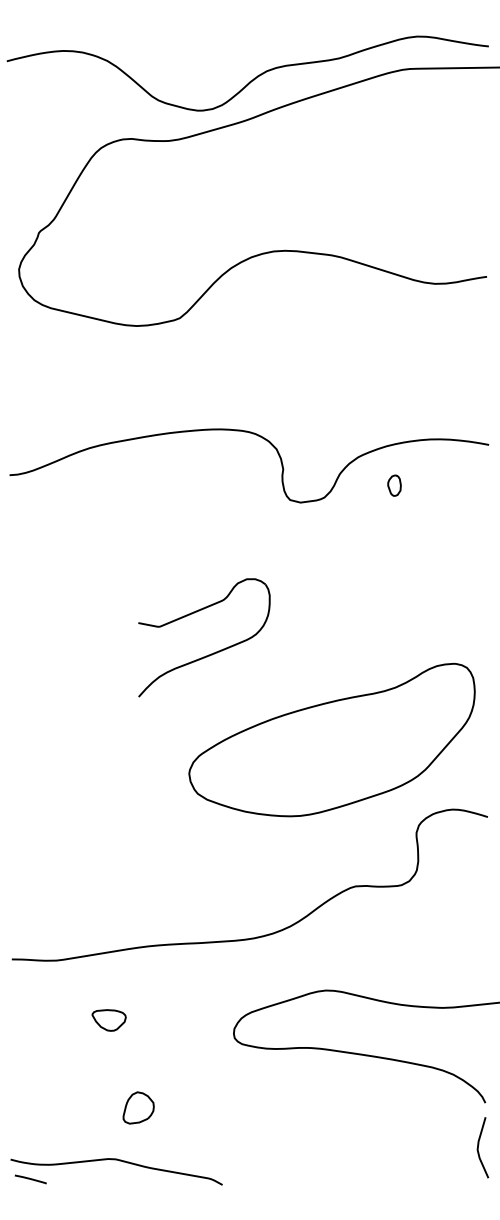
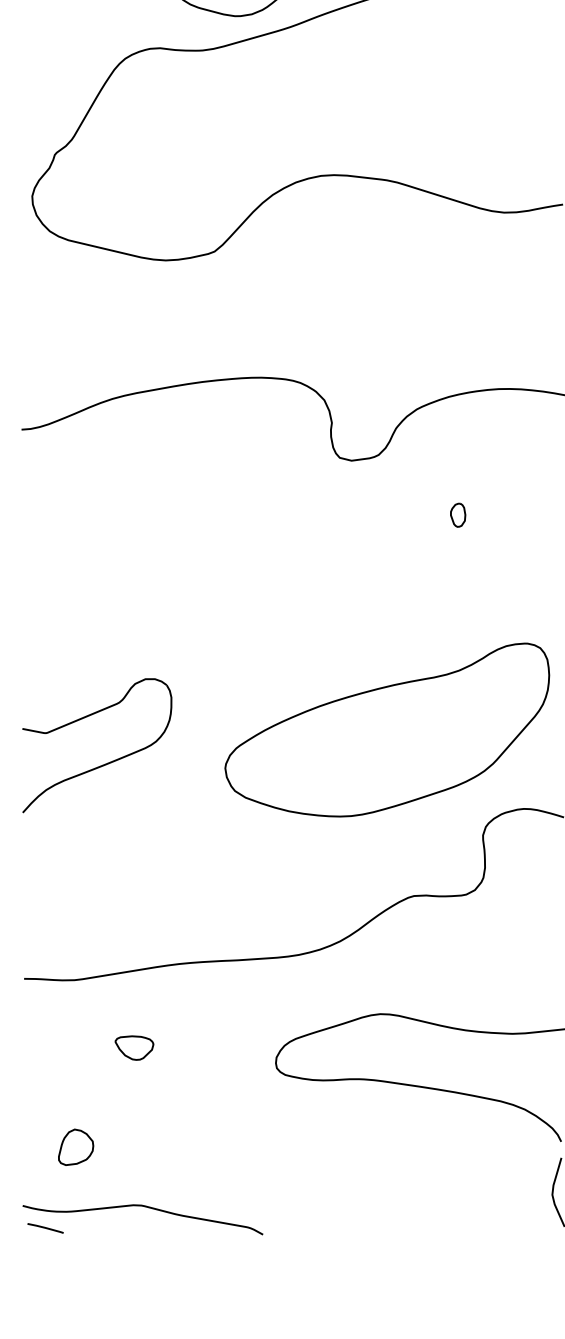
part: (394, 485) -> (458, 515), moved
part: (211, 653) -> (105, 763), moved
part: (138, 1107) -> (75, 1146), moved

